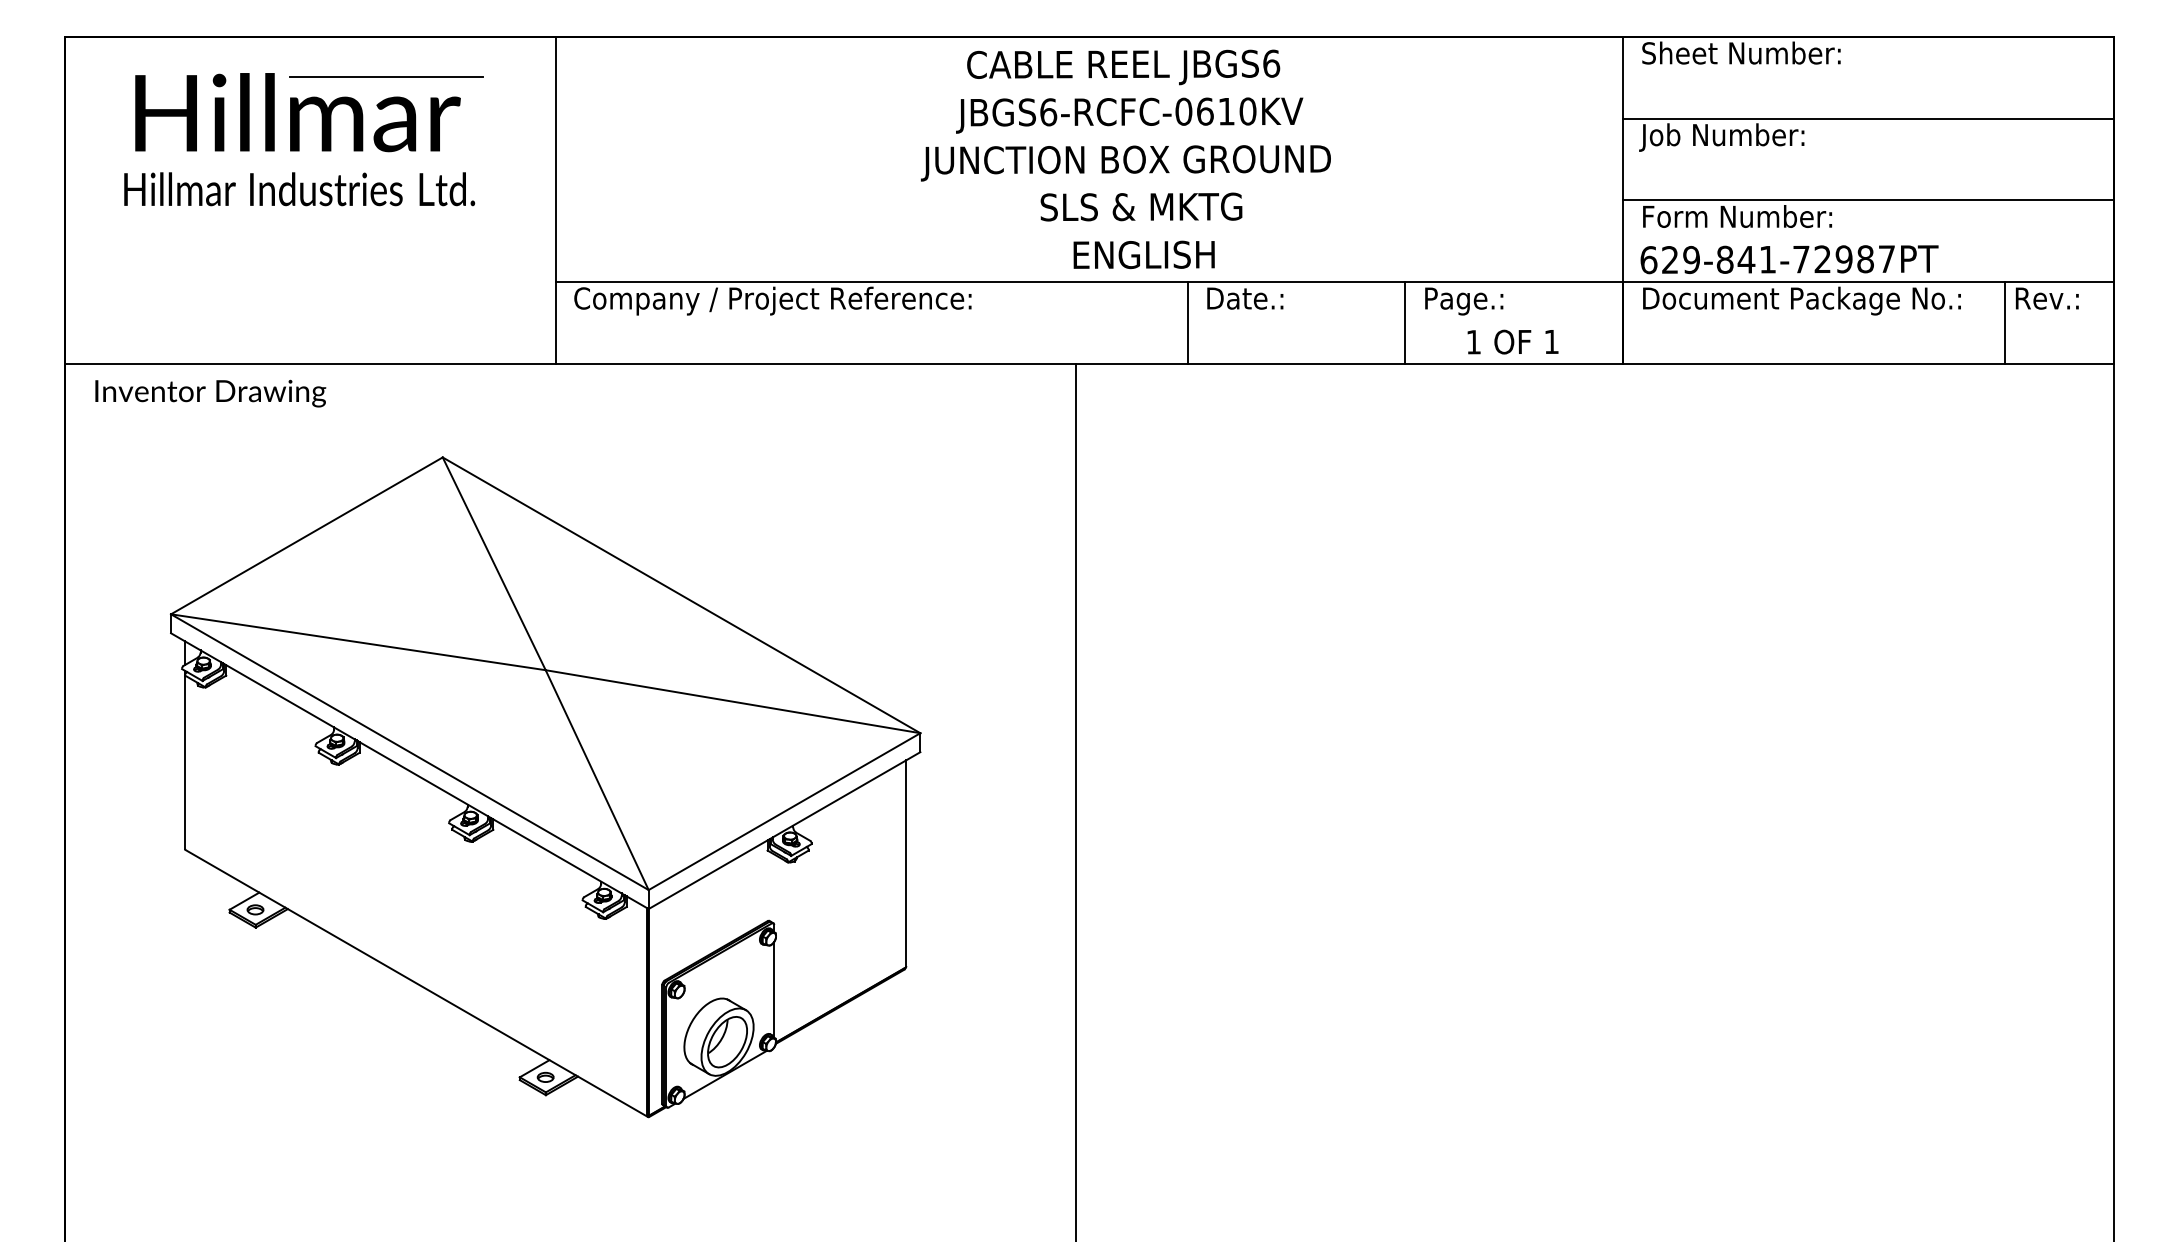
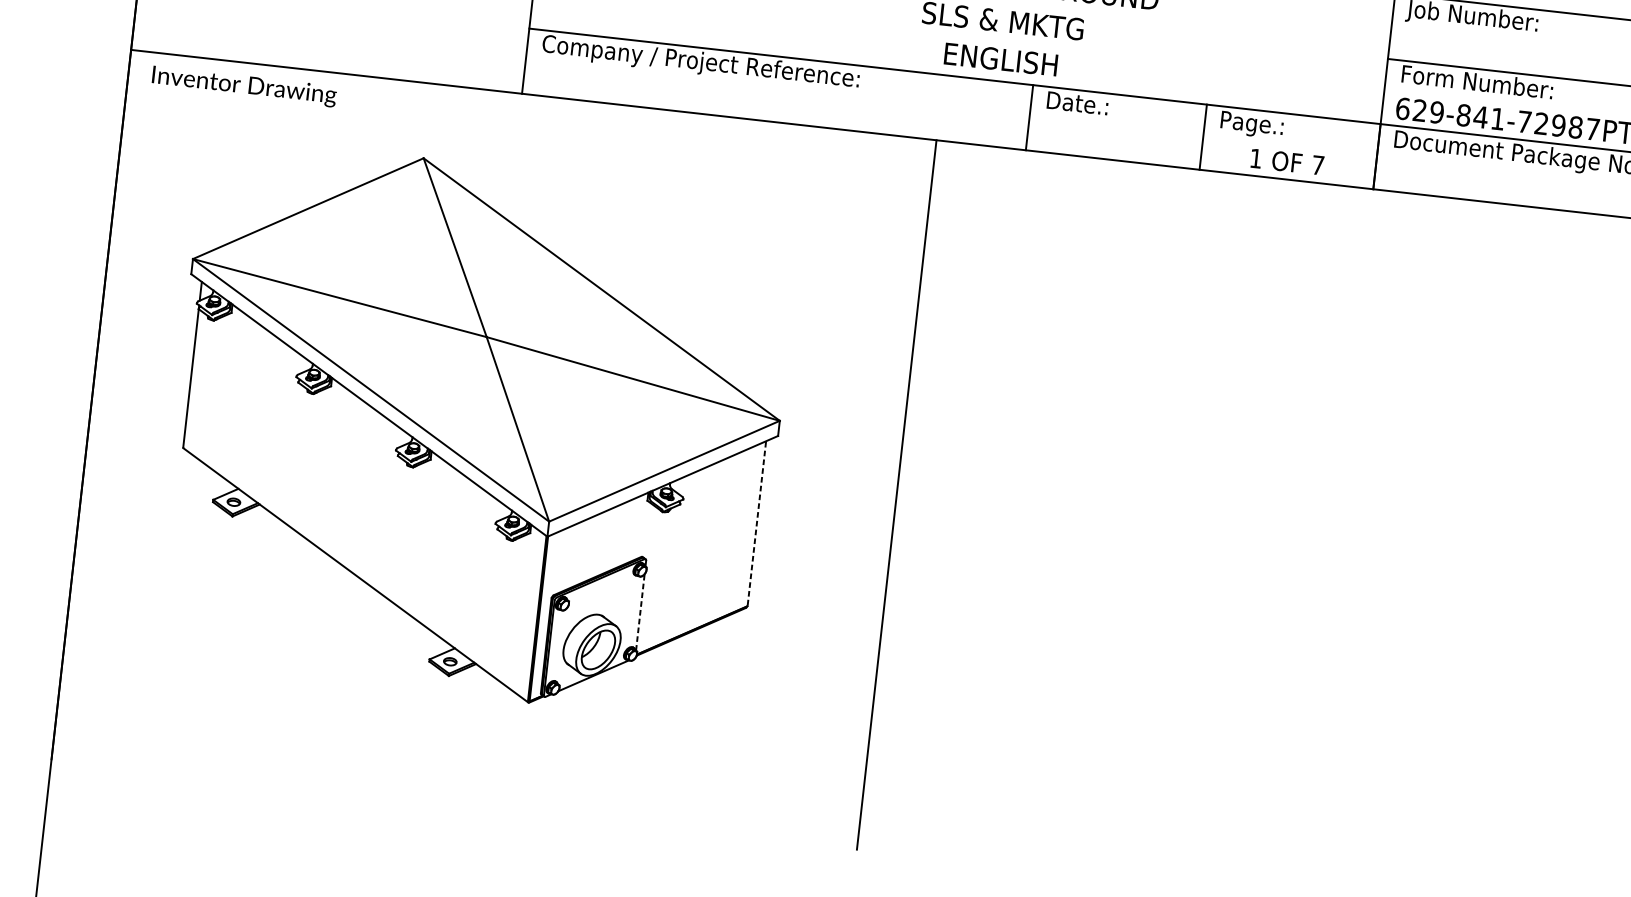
text: (1551, 341) -> (1318, 164), 1 -> 7
line: (906, 863) -> (757, 523), solid -> dashed
line: (774, 989) -> (640, 612), solid -> dashed

